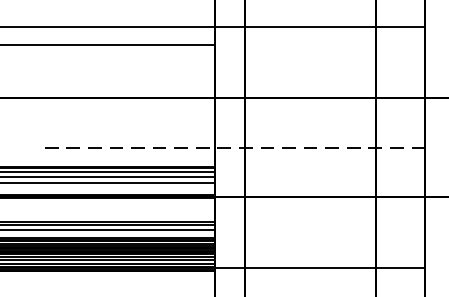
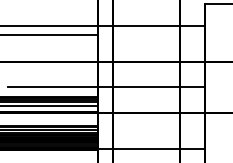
line: (231, 147) -> (106, 87), dashed -> solid

